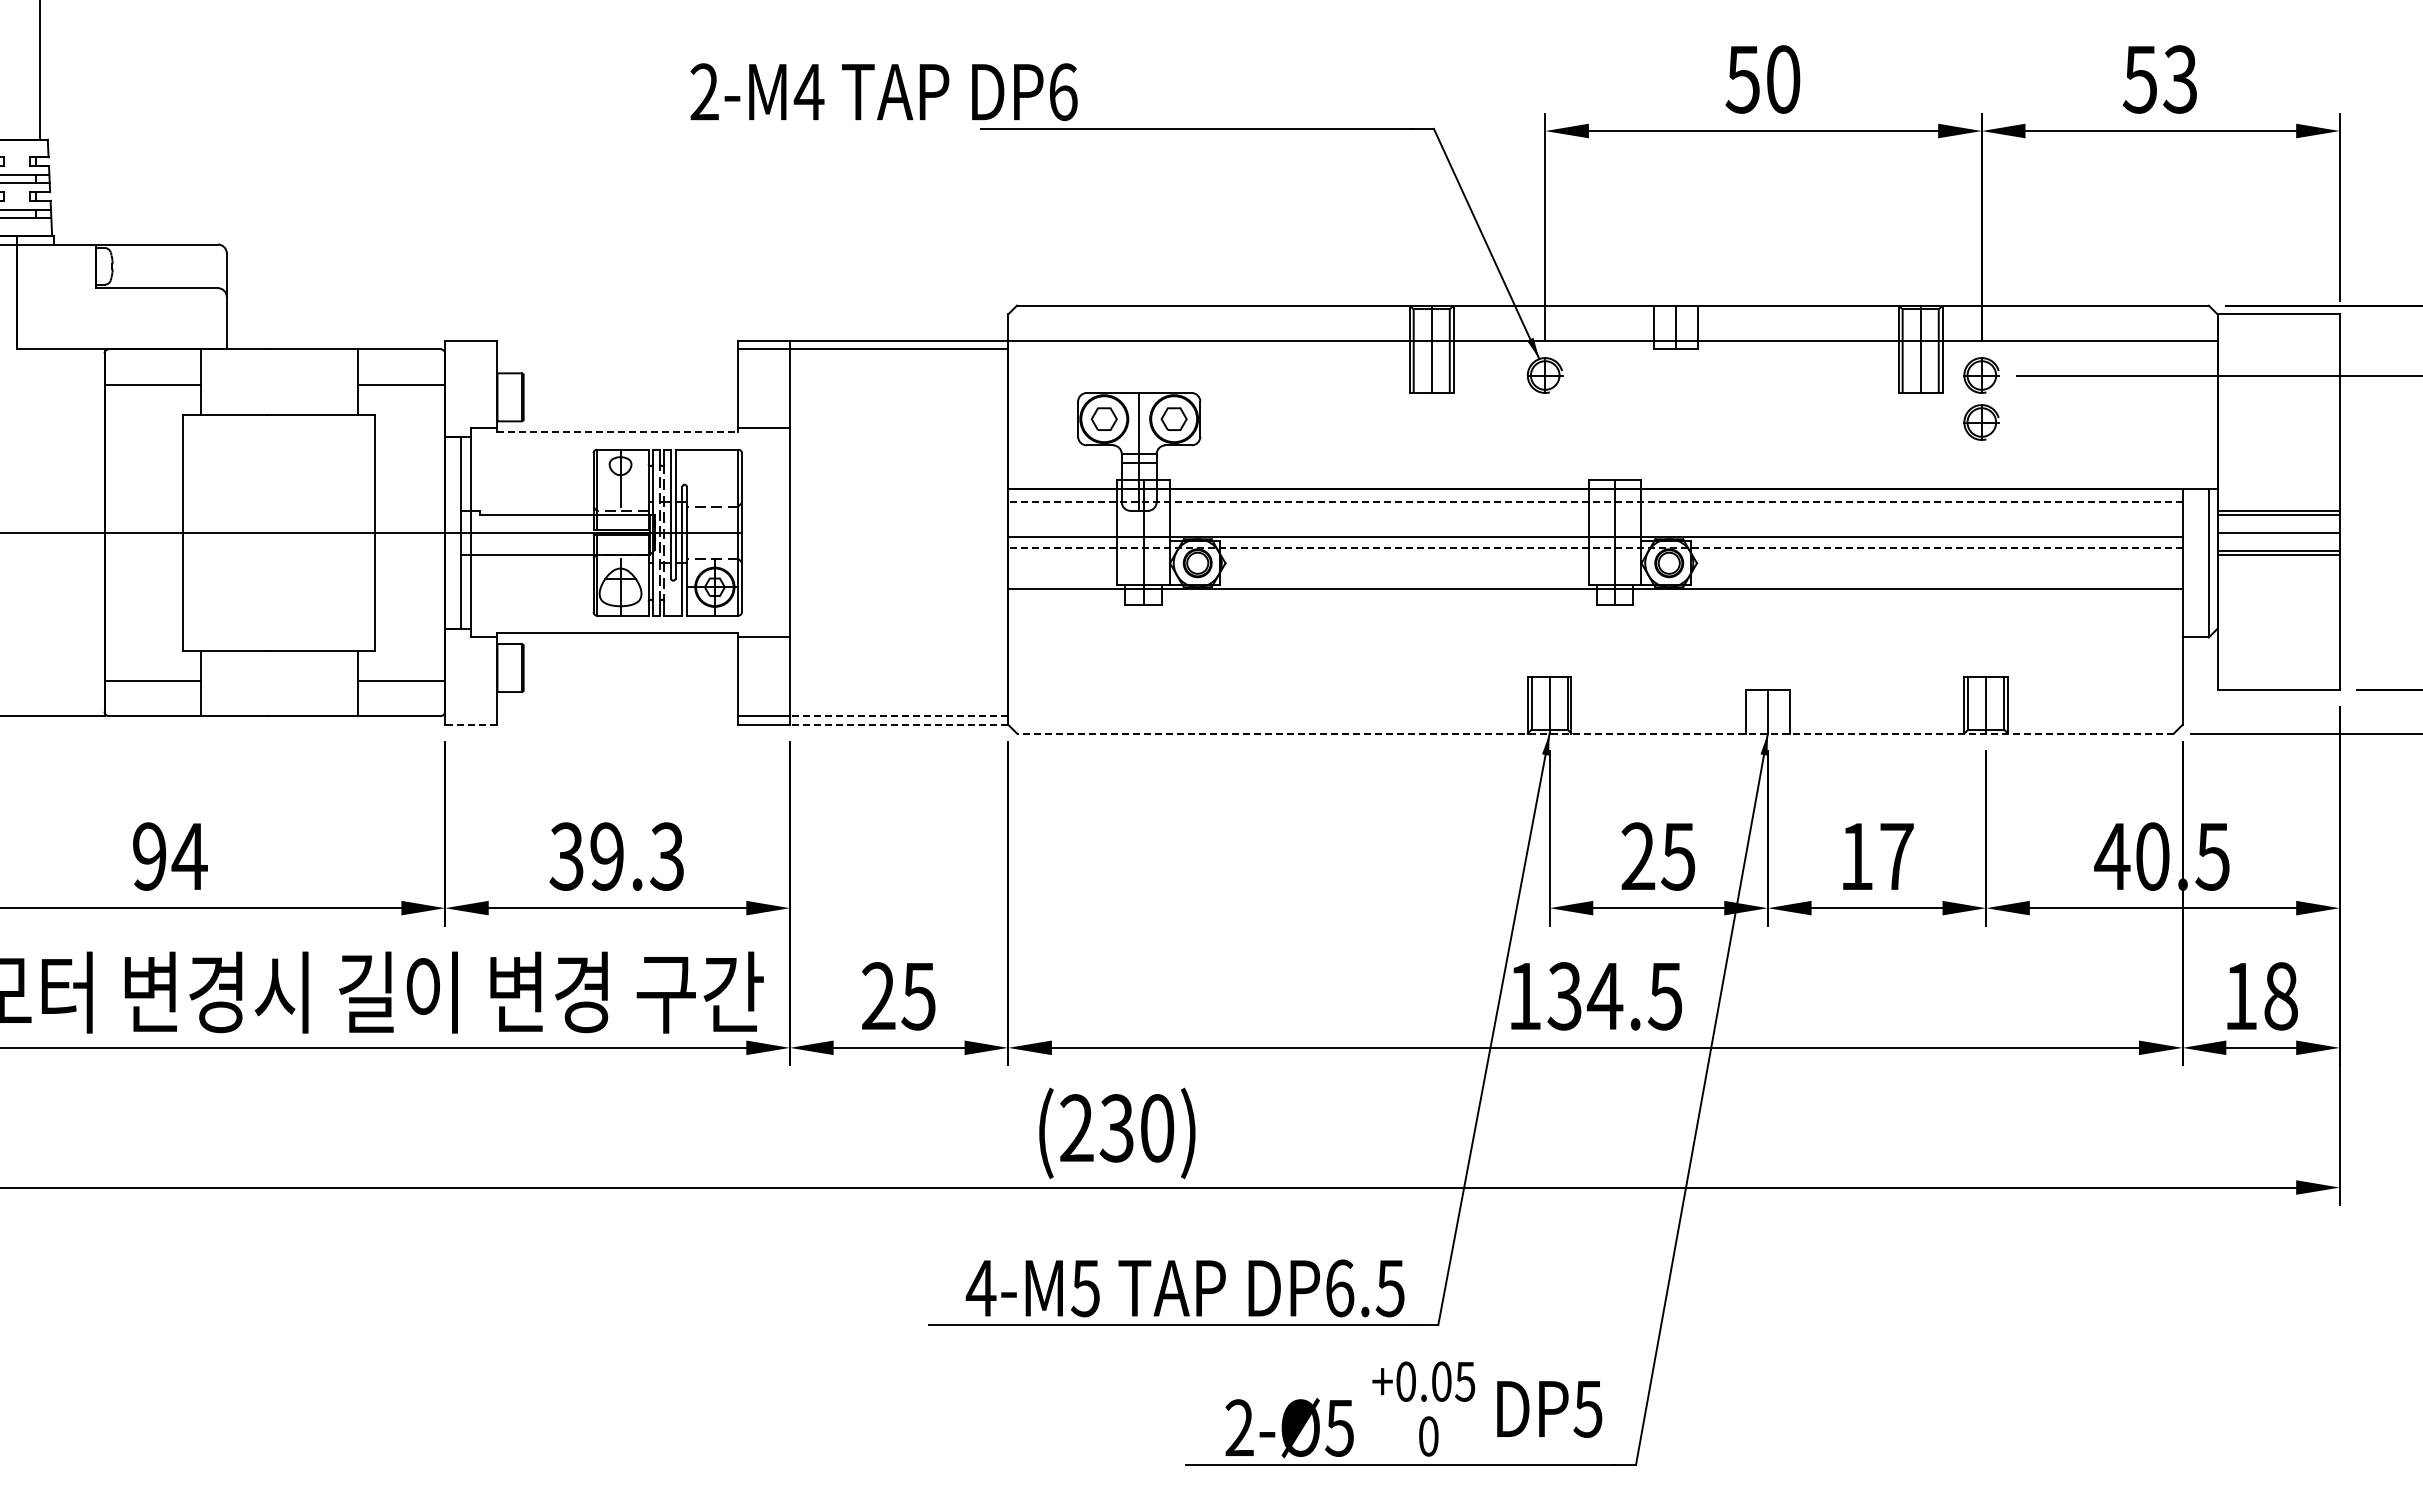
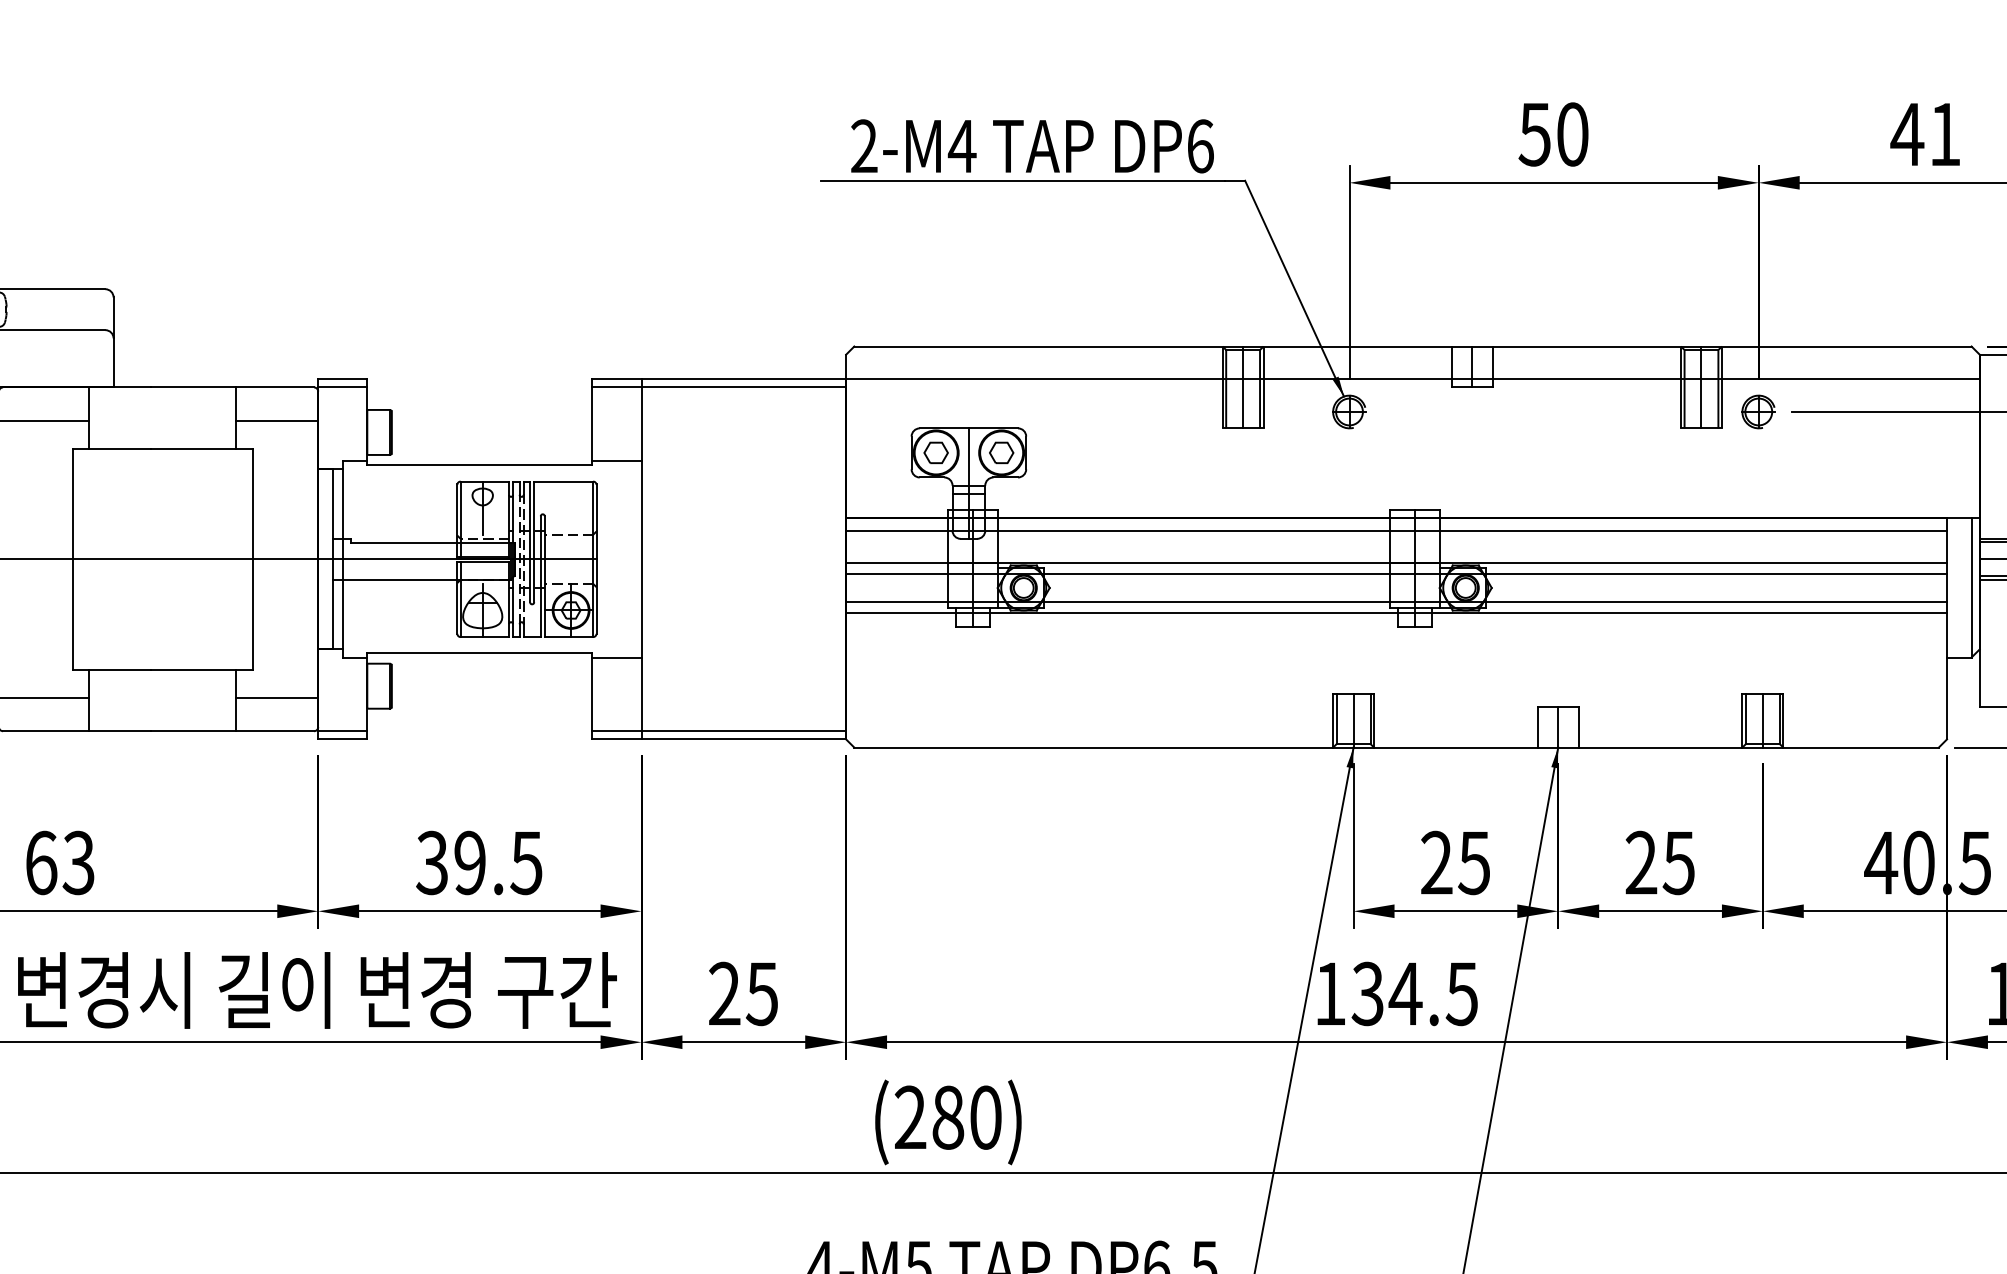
text: (2159, 79) -> (1925, 134), 53 -> 41
text: (883, 91) -> (1031, 145), moved
line: (471, 349) -> (342, 387), added
part: (1981, 422) -> (1758, 456), removed
line: (618, 432) -> (480, 465), dashed -> solid
line: (1594, 502) -> (1395, 531), dashed -> solid
line: (1594, 548) -> (1395, 574), dashed -> solid
line: (1595, 578) -> (1396, 602), added
line: (471, 716) -> (342, 731), added
line: (898, 716) -> (743, 731), dashed -> solid
line: (470, 724) -> (342, 739), dashed -> solid
line: (898, 724) -> (743, 739), dashed -> solid
line: (1594, 733) -> (1395, 747), dashed -> solid
text: (170, 856) -> (60, 862), 94 -> 63
text: (666, 856) -> (525, 862), 39.3 -> 39.5
text: (1876, 856) -> (1660, 862), 17 -> 25
text: (1116, 1128) -> (947, 1117), (230) -> (280)

